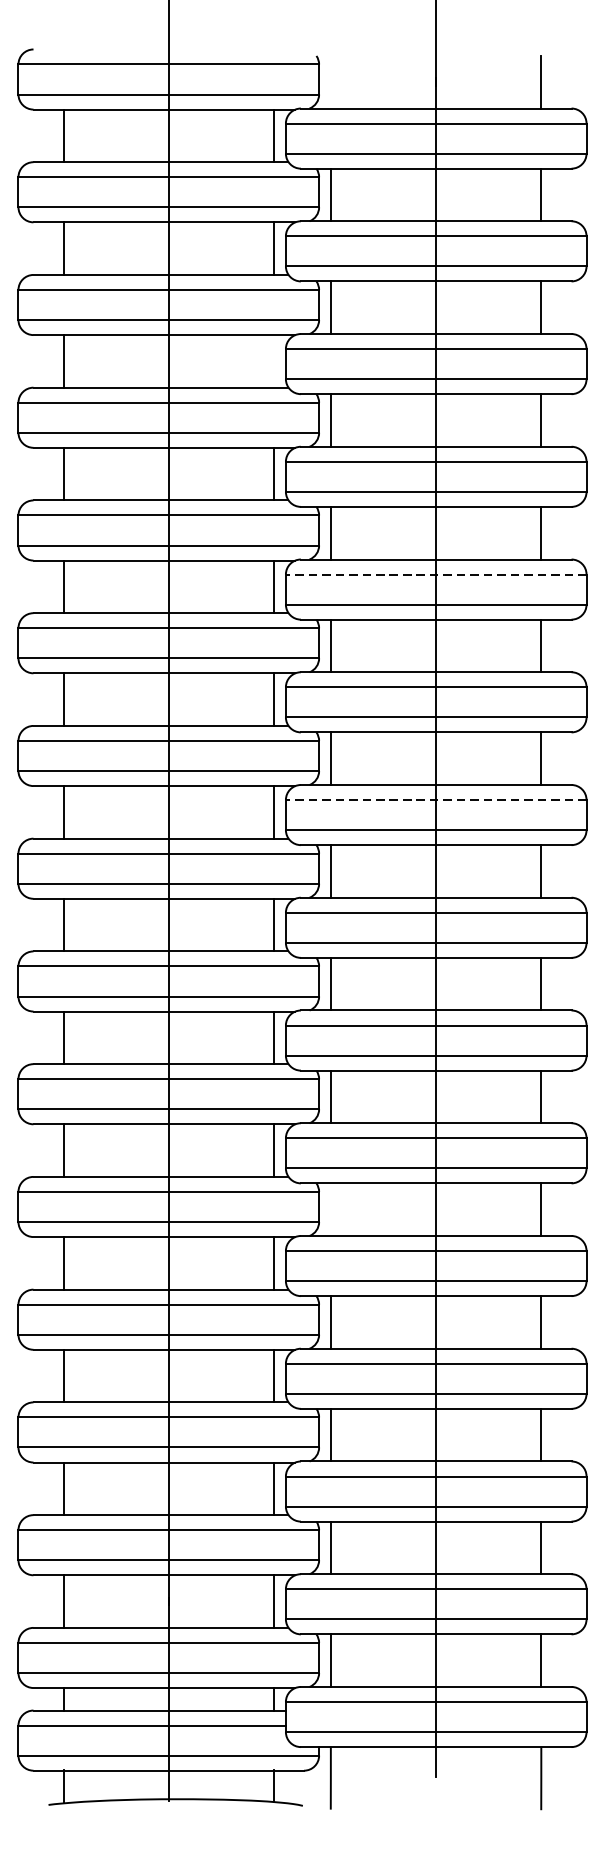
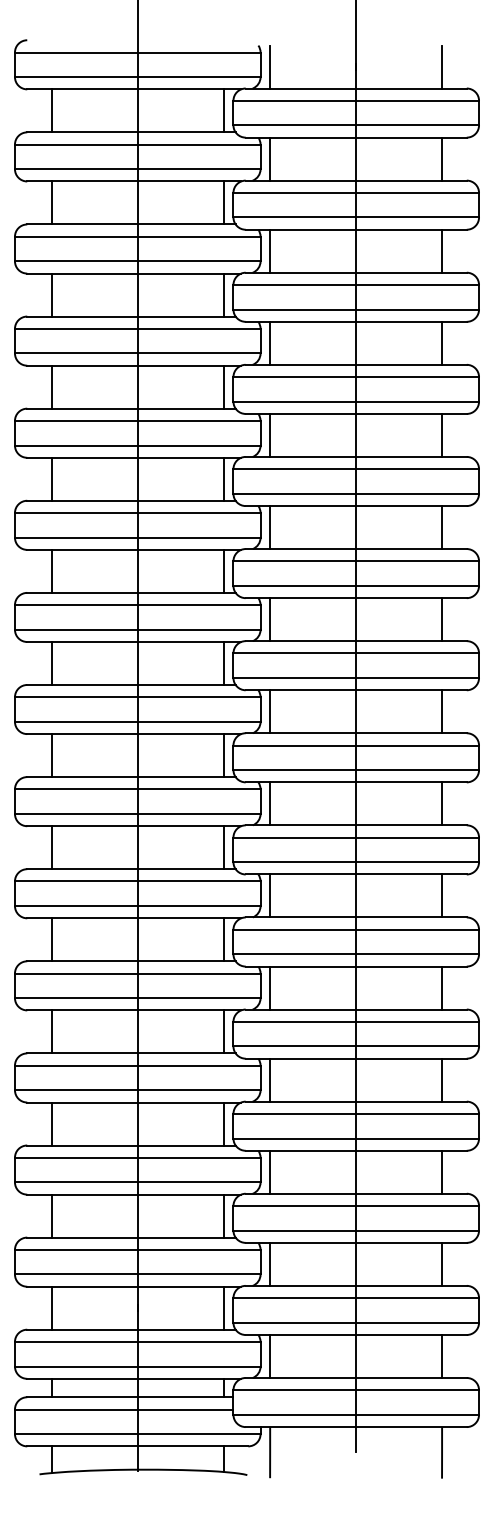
line: (331, 81) -> (270, 66), added
line: (273, 360) -> (223, 294), added
line: (436, 574) -> (356, 469), dashed -> solid
line: (436, 800) -> (356, 653), dashed -> solid
line: (331, 1208) -> (270, 987), added

